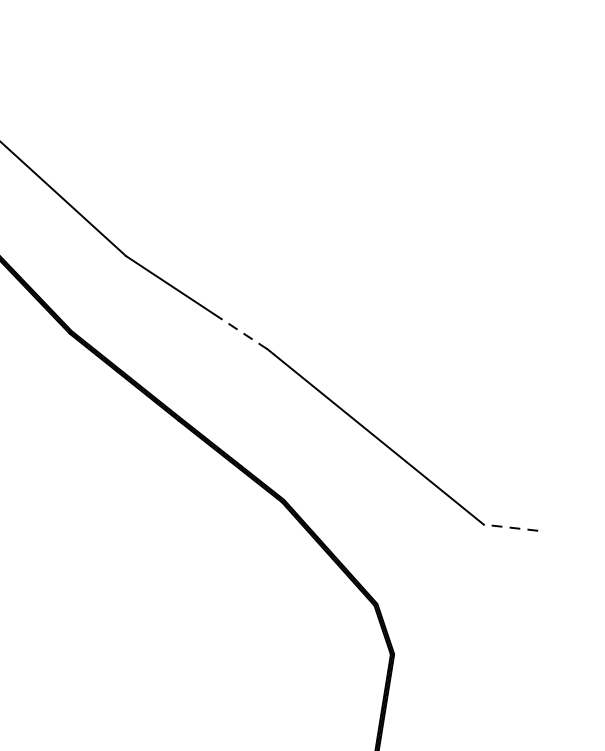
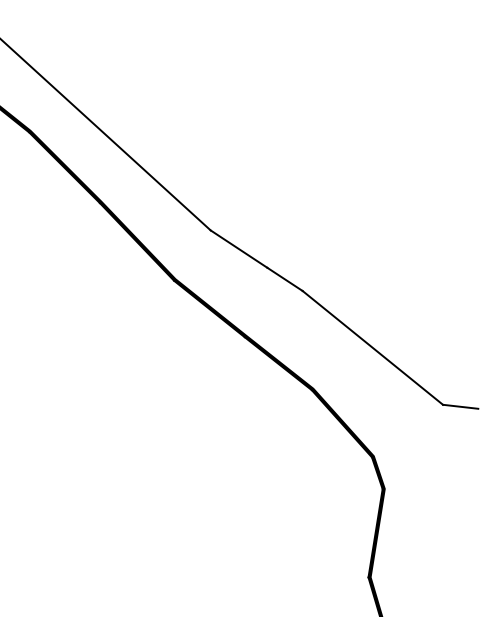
line: (239, 331) -> (284, 279), dashed -> solid
line: (510, 527) -> (460, 406), dashed -> solid

